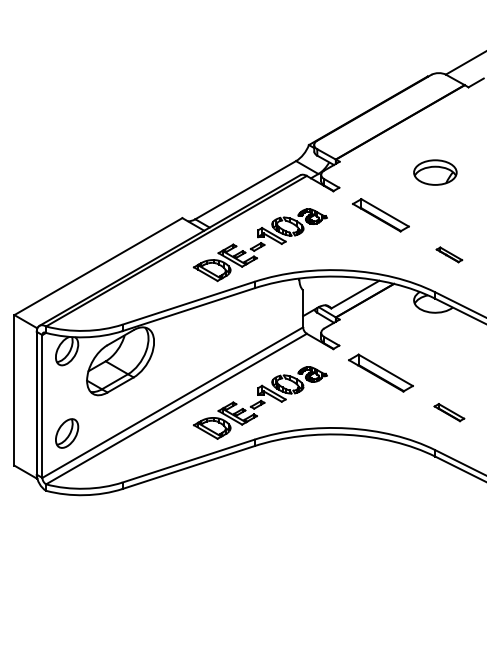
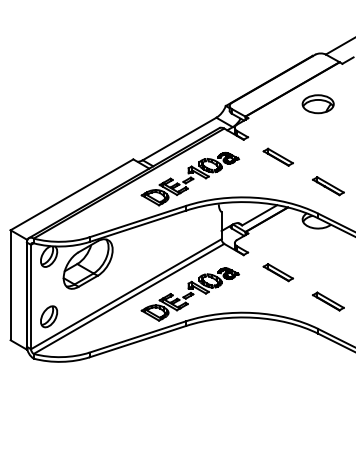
part: (435, 172) -> (318, 104), moved
part: (380, 214) -> (278, 156), size x0.71
part: (449, 254) -> (328, 185), size x1.67
part: (380, 372) -> (278, 272), size x0.62
part: (449, 412) -> (328, 301), size x1.43

